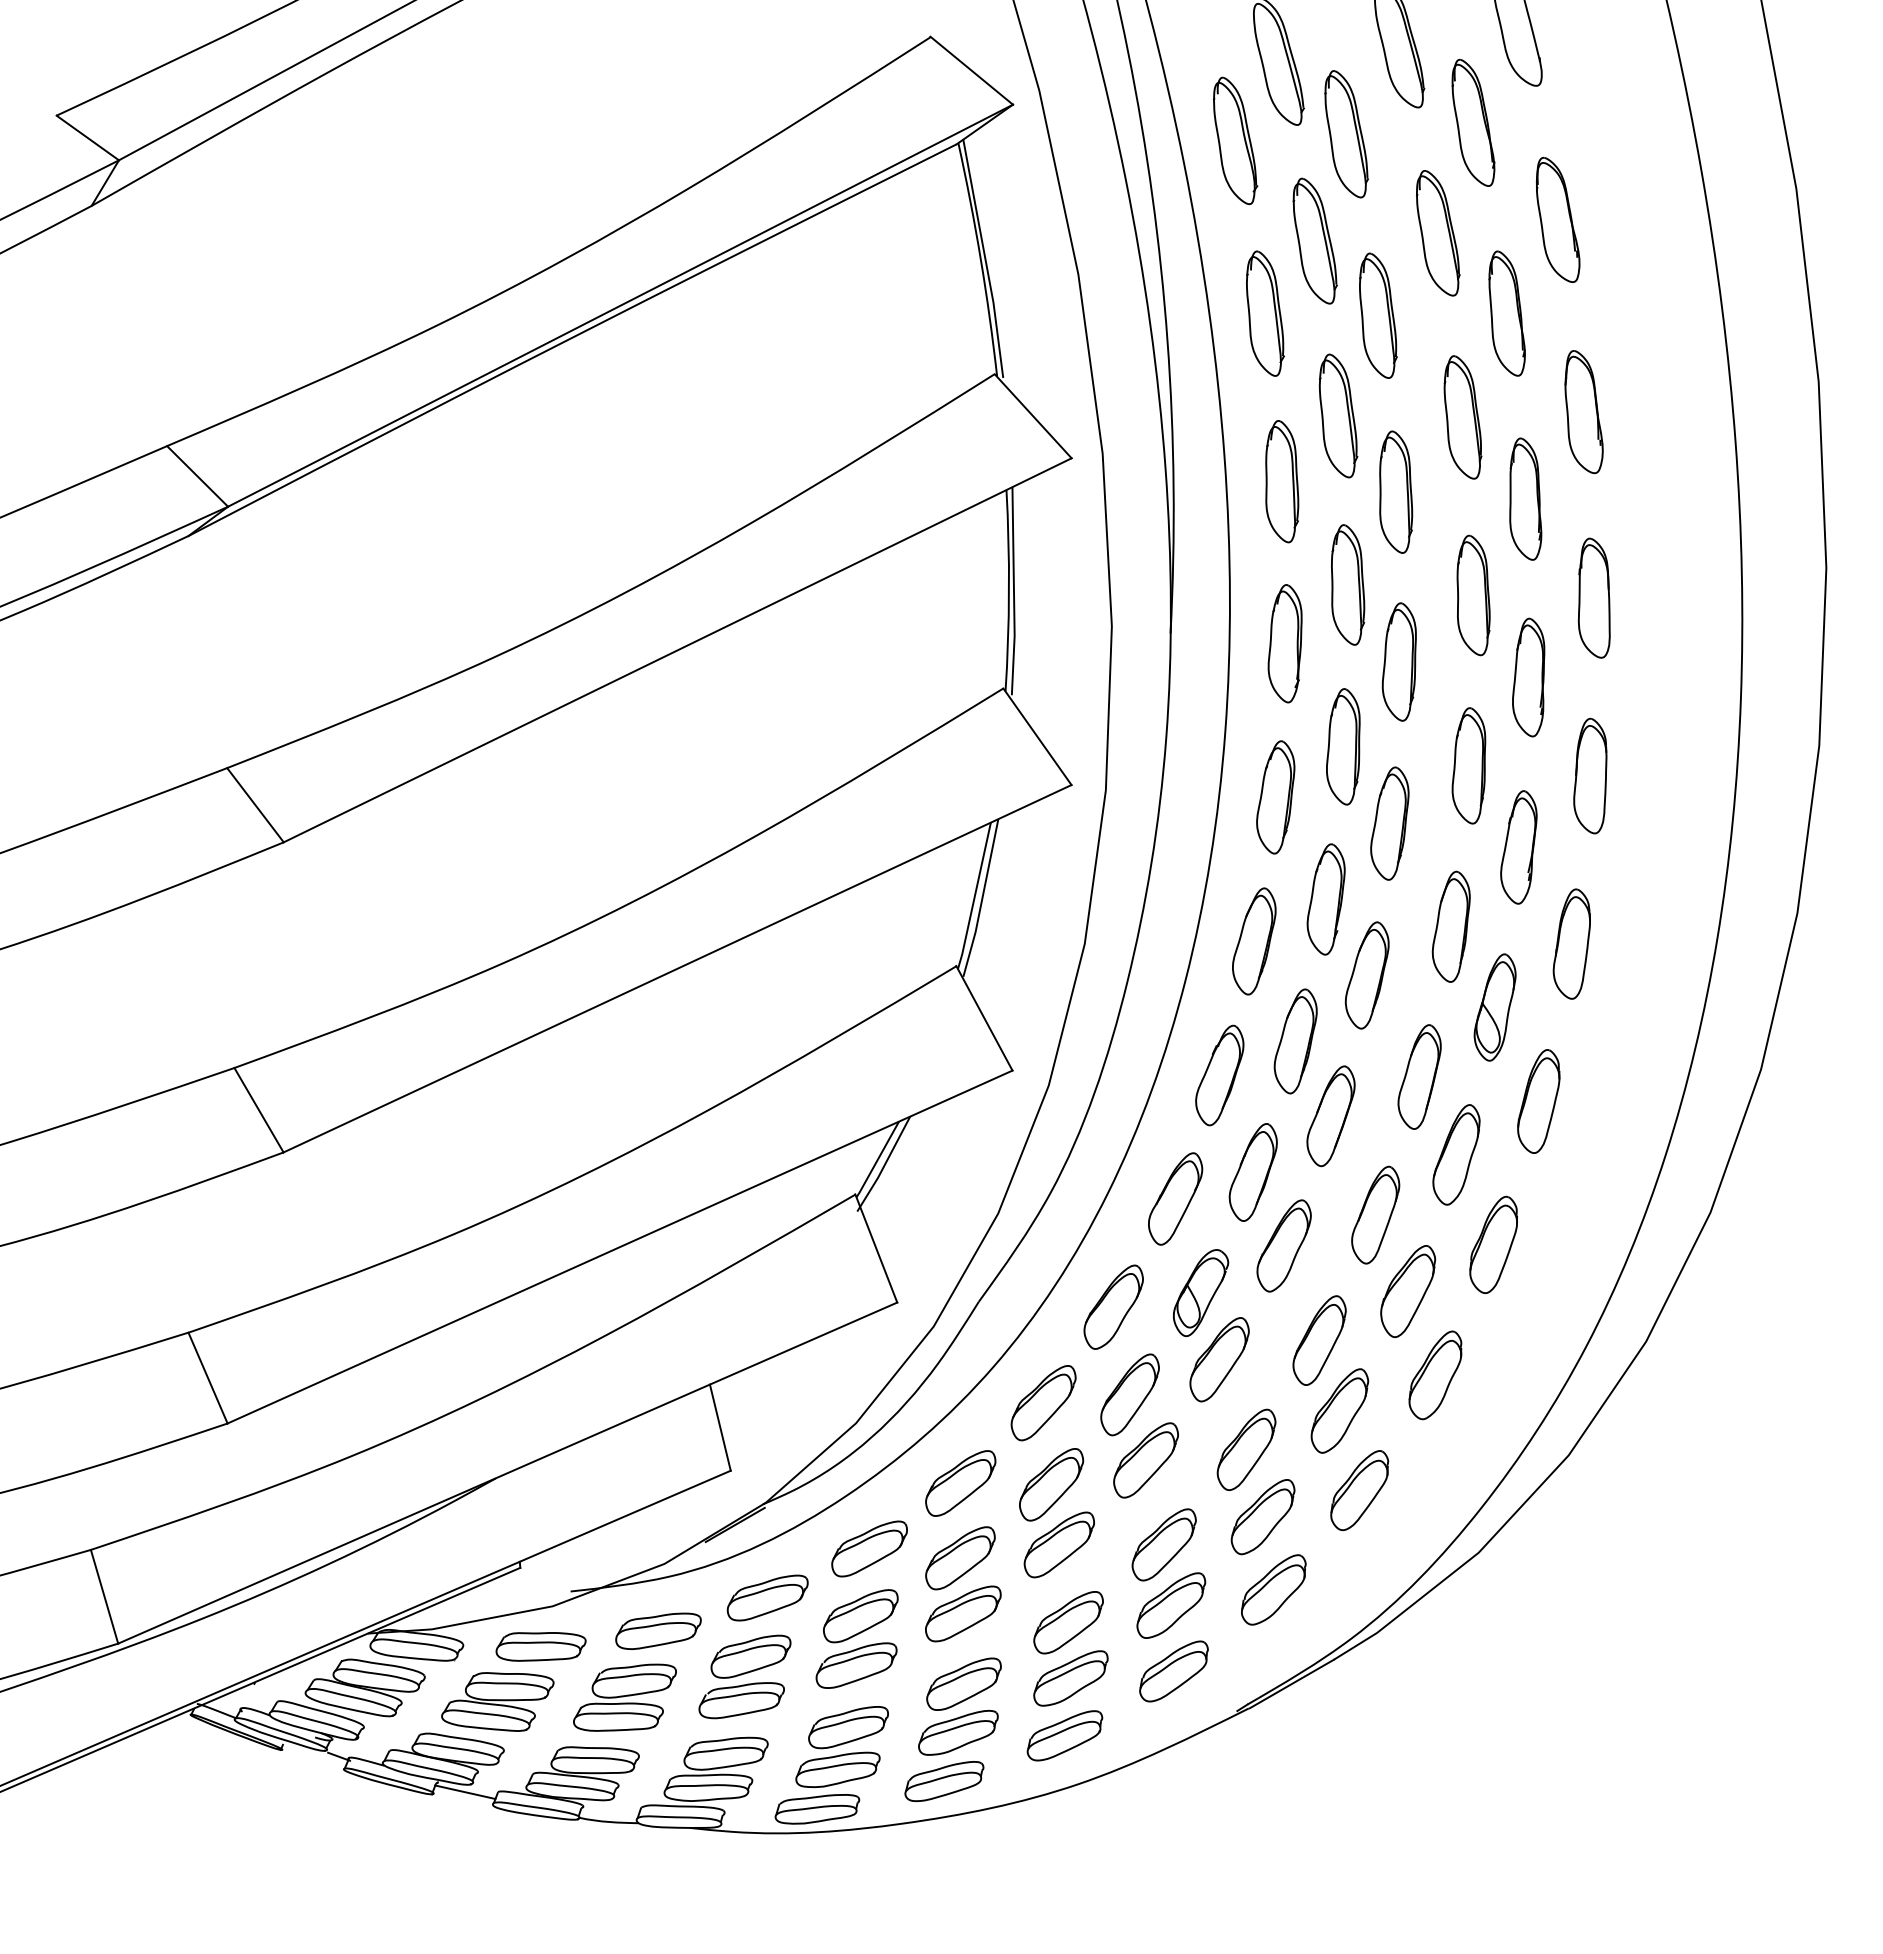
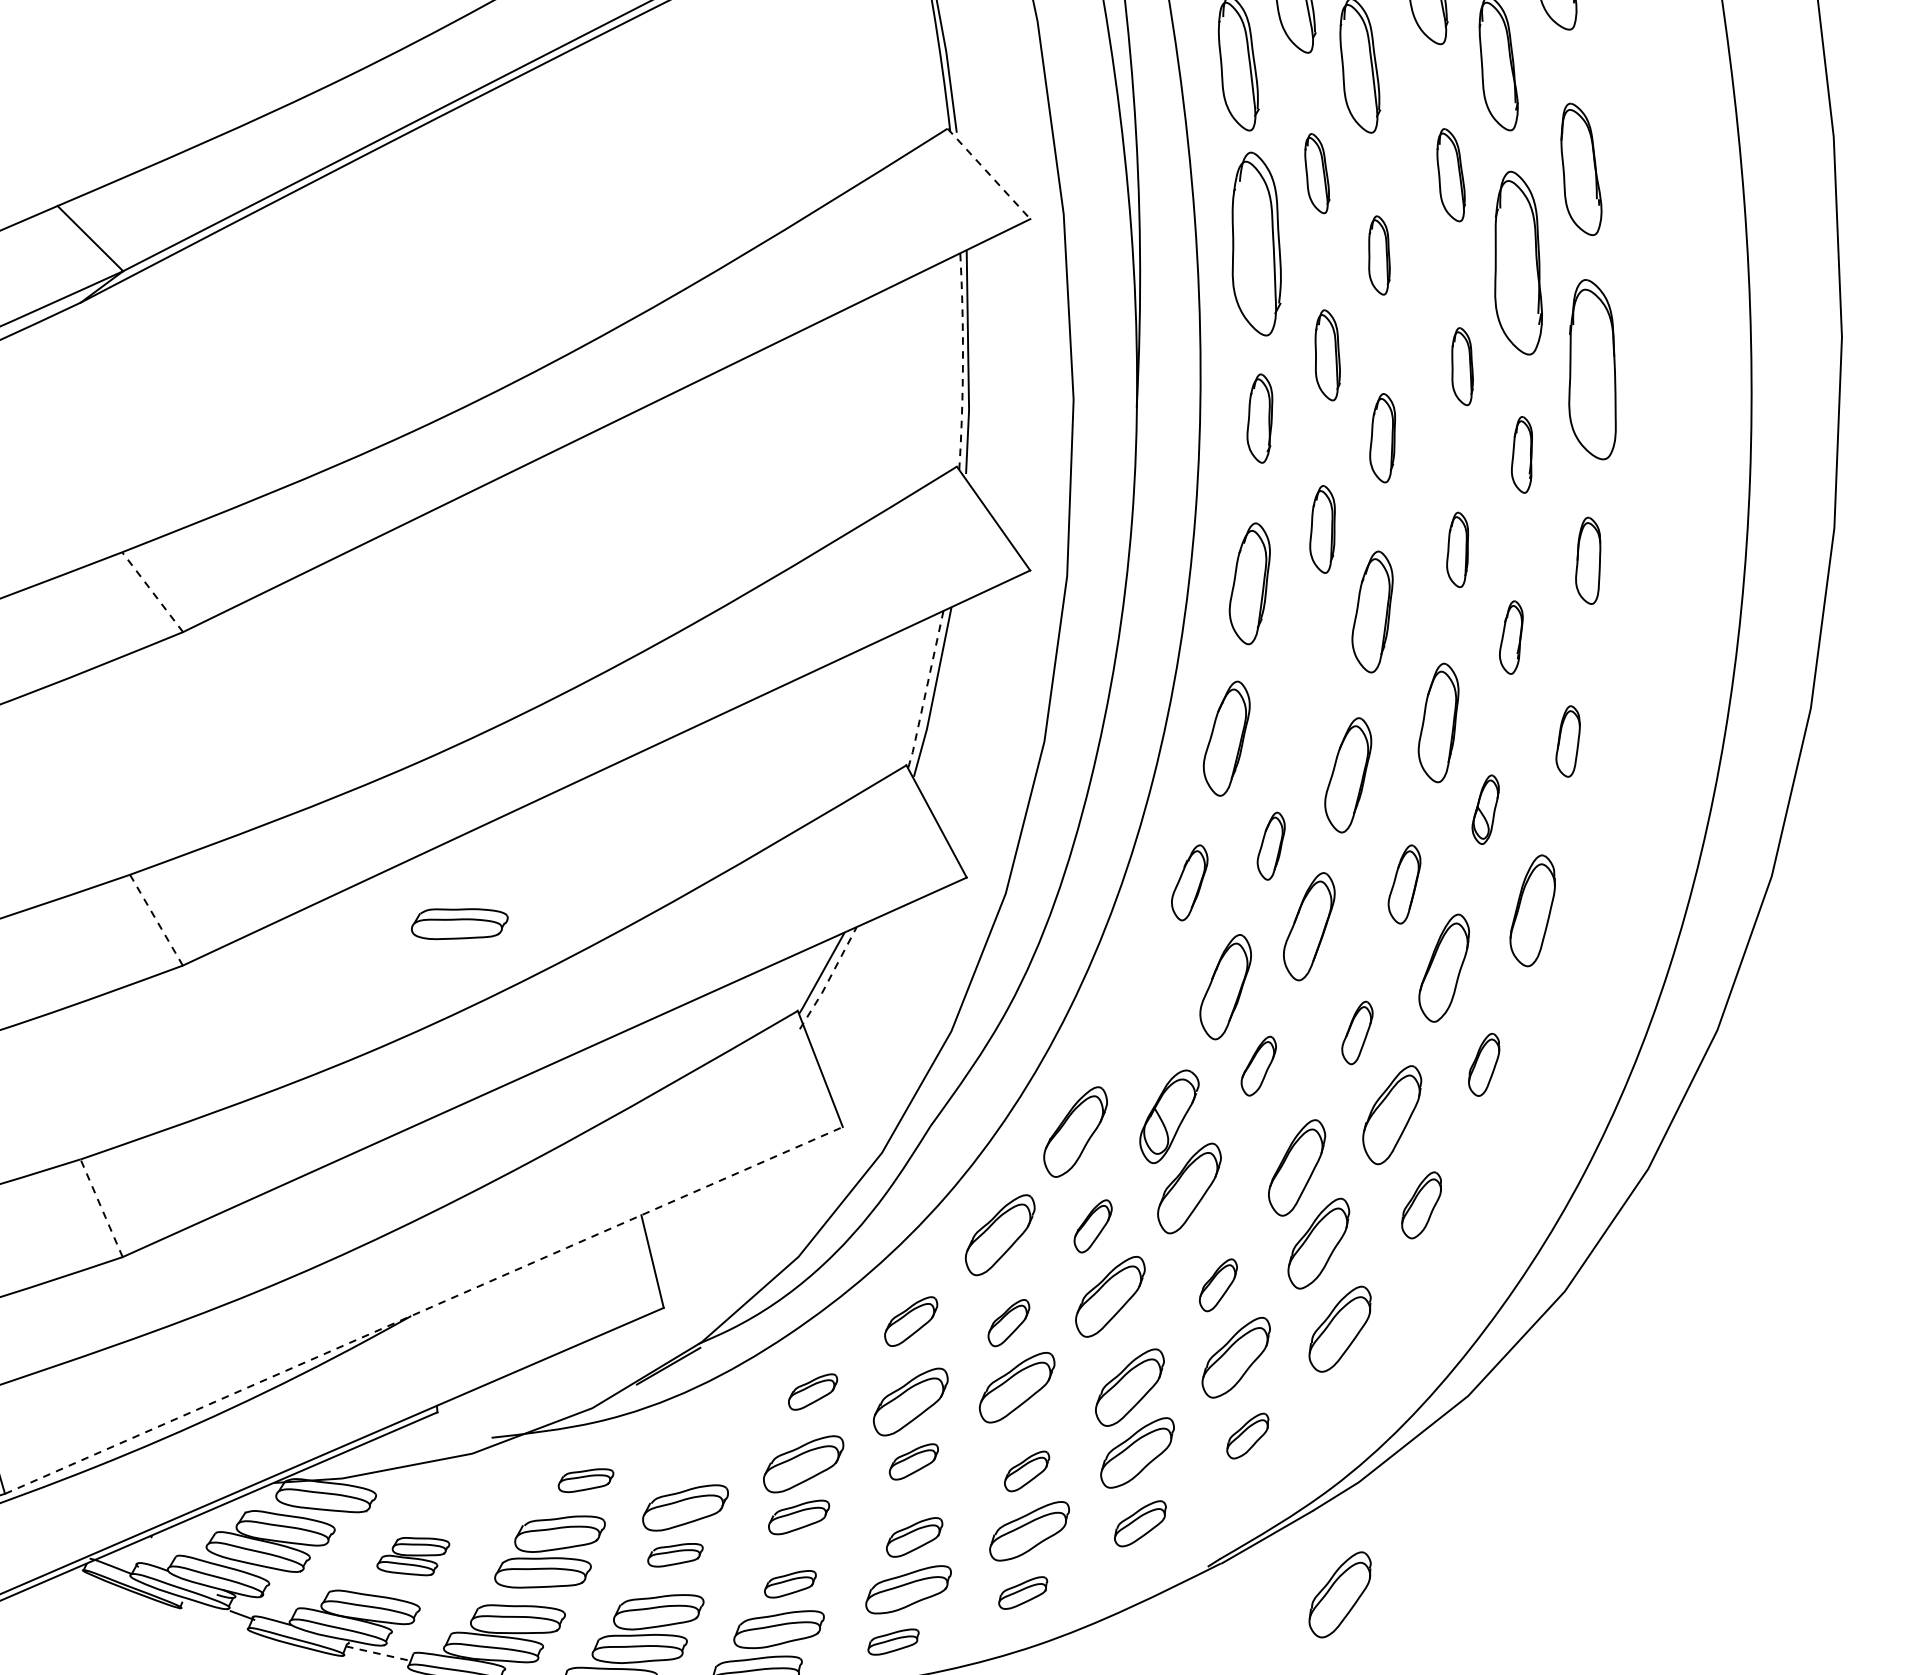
part: (1338, 415) -> (1317, 173), size x0.6
line: (1033, 416) -> (989, 174), solid -> dashed
part: (1462, 417) -> (1450, 175), size x0.7
part: (1282, 481) -> (1257, 244), size x1.4
part: (1396, 491) -> (1379, 254), size x0.6
part: (1525, 498) -> (1518, 262), size x1.4
part: (1348, 584) -> (1328, 354), size x0.7
arc: (1008, 590) -> (962, 361), solid -> dashed
part: (1473, 595) -> (1462, 366), size x0.6
part: (1593, 597) -> (1591, 368), size x1.4
part: (1284, 643) -> (1259, 418), size x0.7
part: (1398, 661) -> (1381, 437), size x0.7
part: (1528, 677) -> (1521, 454), size x0.6
part: (1343, 746) -> (1322, 529), size x0.7
part: (1468, 765) -> (1457, 549), size x0.6
part: (1590, 775) -> (1588, 560), size x0.7
line: (255, 805) -> (152, 592), solid -> dashed
part: (1518, 847) -> (1510, 637), size x0.6
line: (974, 896) -> (925, 690), solid -> dashed
part: (1325, 899) -> (1303, 693), removed
part: (1571, 943) -> (1567, 740), size x0.6
part: (1494, 1007) -> (1485, 809), size x0.6
part: (1295, 1041) -> (1271, 846), size x0.6
part: (1219, 1075) -> (1189, 882), size x0.7
part: (1419, 1076) -> (1404, 883), size x0.7
line: (259, 1110) -> (156, 920), solid -> dashed
line: (884, 1164) -> (829, 978), solid -> dashed
part: (1175, 1198) -> (1142, 1015), removed
part: (1375, 1214) -> (1357, 1032), size x0.6
part: (1493, 1244) -> (1484, 1064), size x0.6
part: (1283, 1245) -> (1258, 1065), size x0.6
part: (1435, 1375) -> (1421, 1205), size x0.7
line: (207, 1377) -> (101, 1207), solid -> dashed
part: (1129, 1394) -> (1092, 1225), size x0.6
part: (1246, 1449) -> (1218, 1285), size x0.6
line: (508, 1472) -> (424, 1309), solid -> dashed
part: (960, 1483) -> (910, 1321), size x0.7
part: (1051, 1484) -> (1008, 1322), size x0.6
part: (869, 1548) -> (812, 1391), size x0.6
part: (1273, 1589) -> (1247, 1435), size x0.6
part: (767, 1597) -> (703, 1444), removed
part: (963, 1613) -> (914, 1461), size x0.6
part: (1068, 1622) -> (1026, 1471), size x0.6
part: (658, 1631) -> (586, 1480), size x0.6
part: (540, 1646) -> (459, 923), moved
part: (856, 1665) -> (798, 1517), size x0.7
part: (1173, 1671) -> (1139, 1523), size x0.7
part: (963, 1683) -> (914, 1536), size x0.7
part: (741, 1700) -> (675, 1554), size x0.6
part: (497, 1701) -> (412, 1556), size x0.6
part: (848, 1727) -> (790, 1584), size x0.6
part: (1064, 1735) -> (1022, 1592), size x0.6
part: (1359, 1737) -> (1339, 1594), added
part: (944, 1781) -> (893, 1642), size x0.6
line: (465, 1792) -> (378, 1653), solid -> dashed

